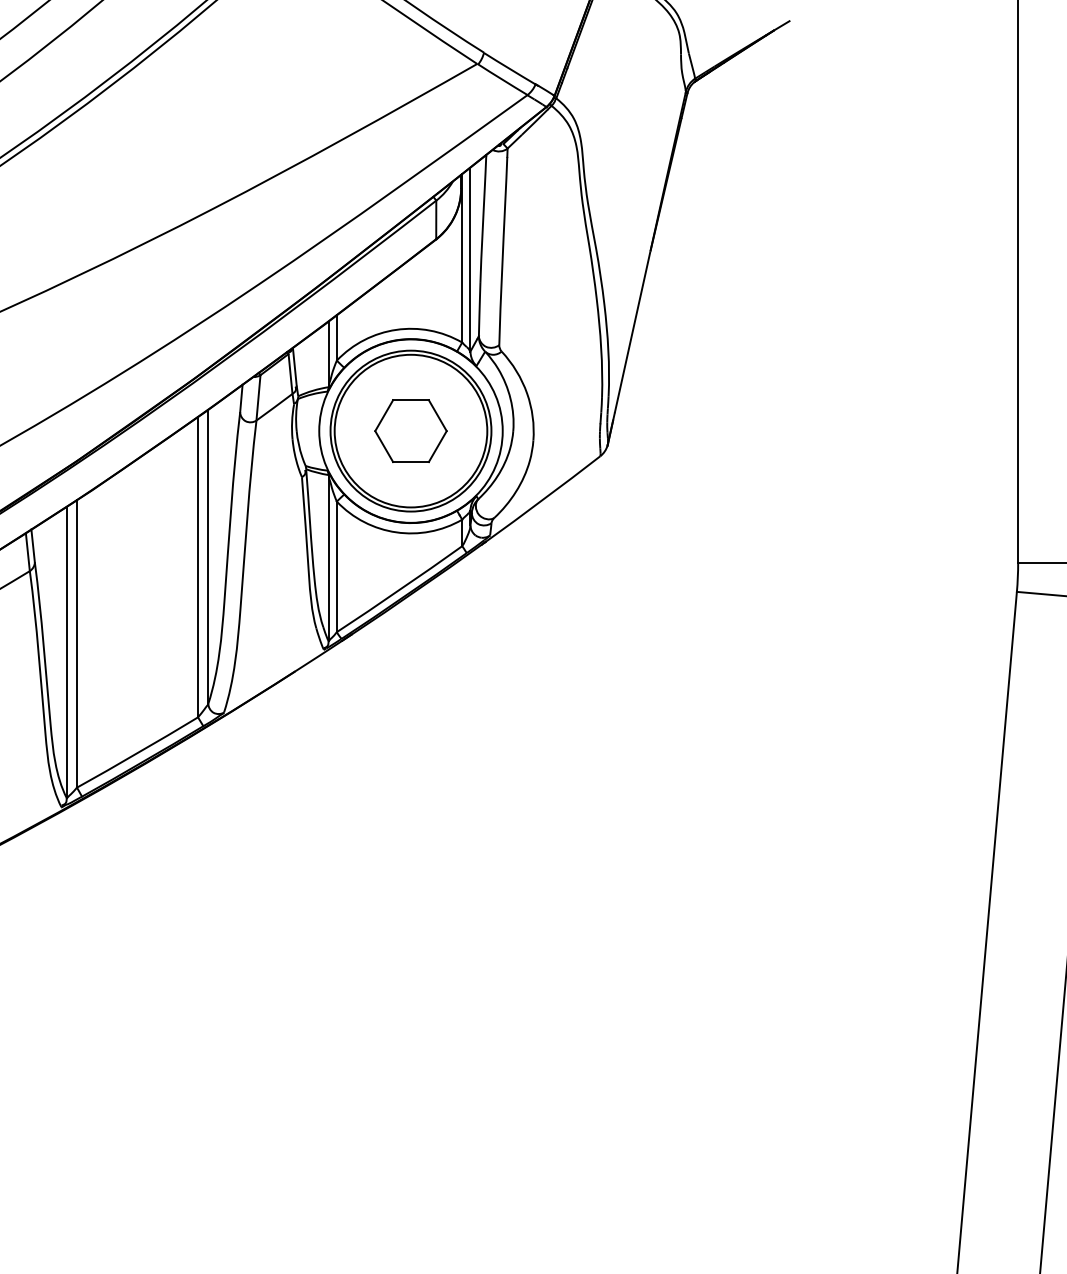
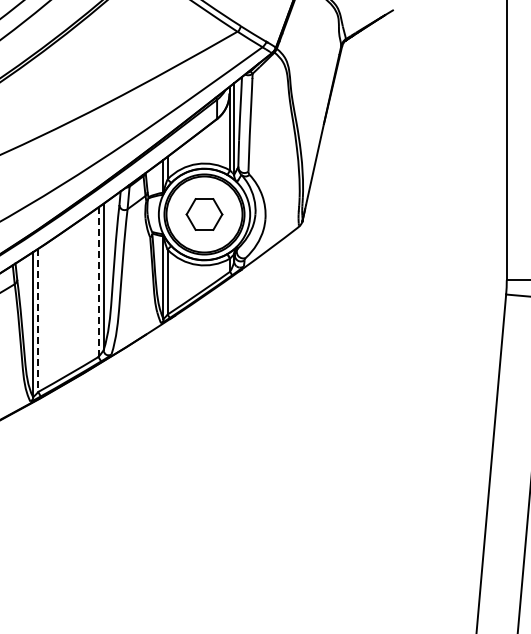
line: (198, 567) -> (98, 282), solid -> dashed
line: (77, 644) -> (38, 320), solid -> dashed

